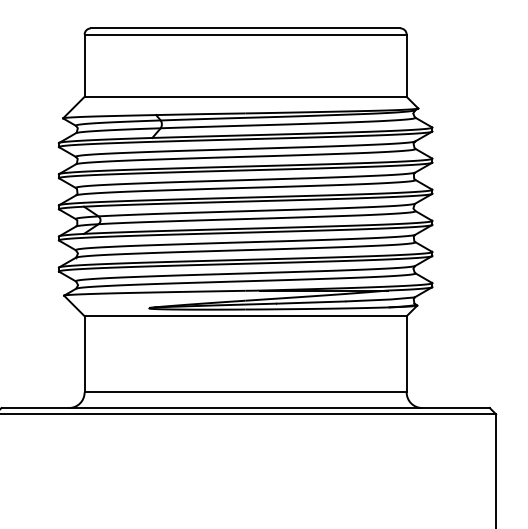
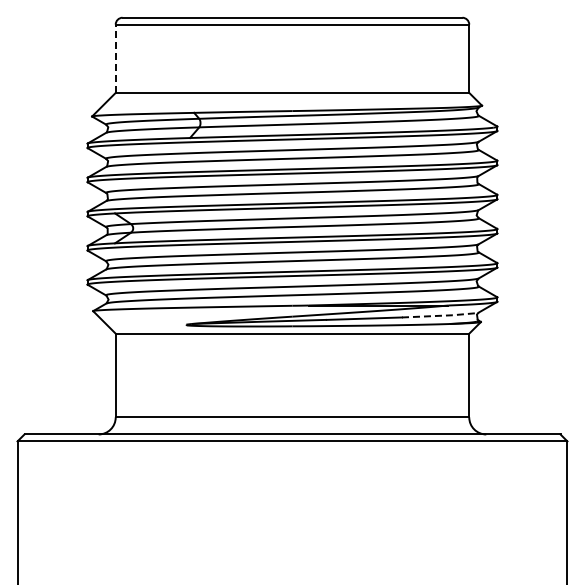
line: (84, 65) -> (115, 58), solid -> dashed
line: (381, 299) -> (441, 315), solid -> dashed

